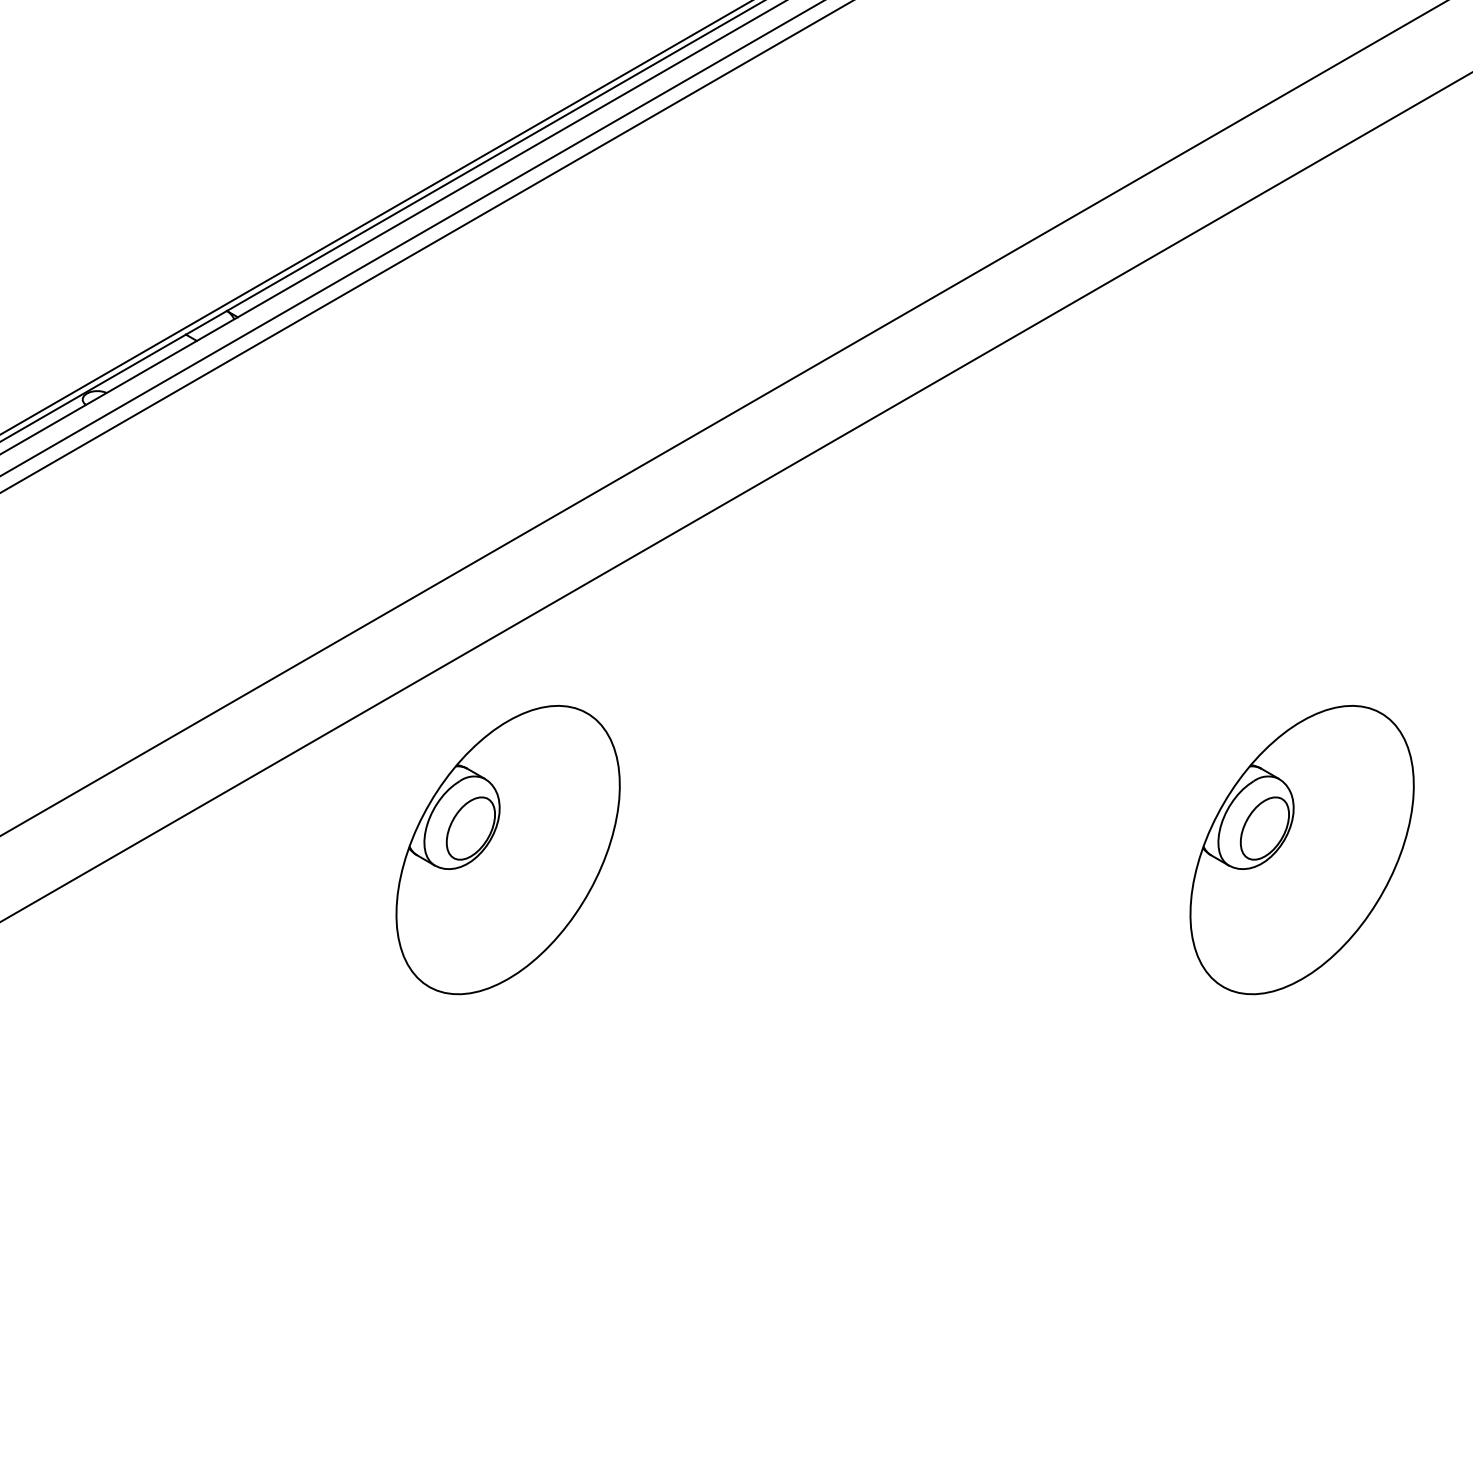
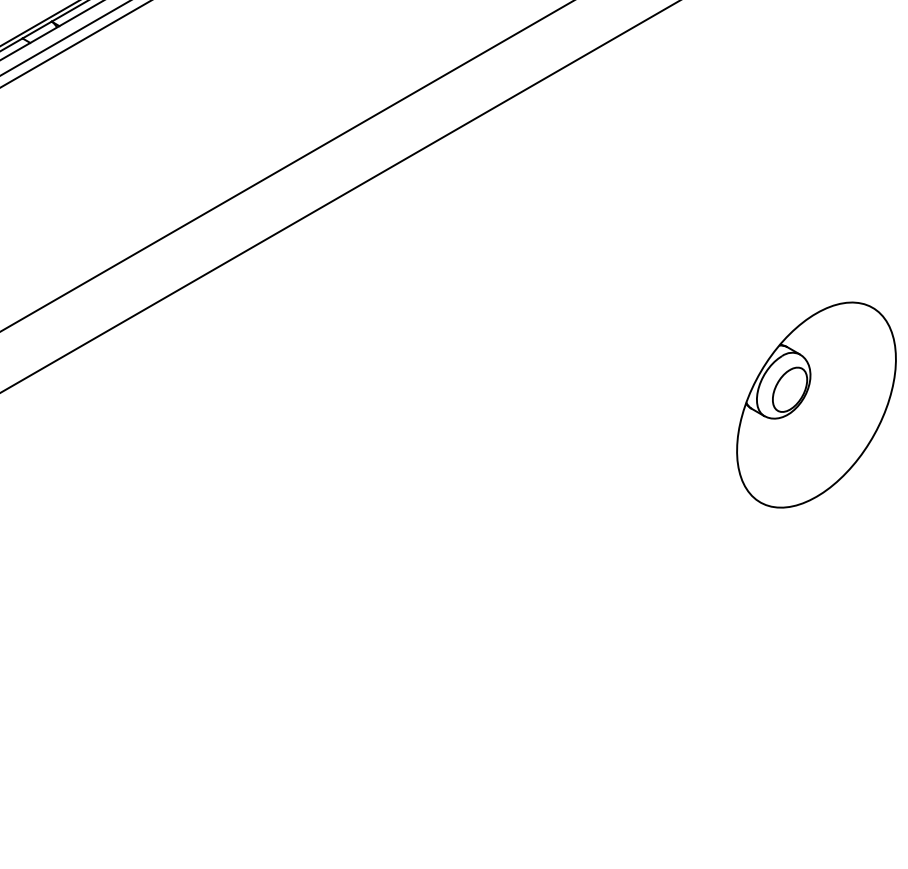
part: (507, 850) -> (251, 405), removed

